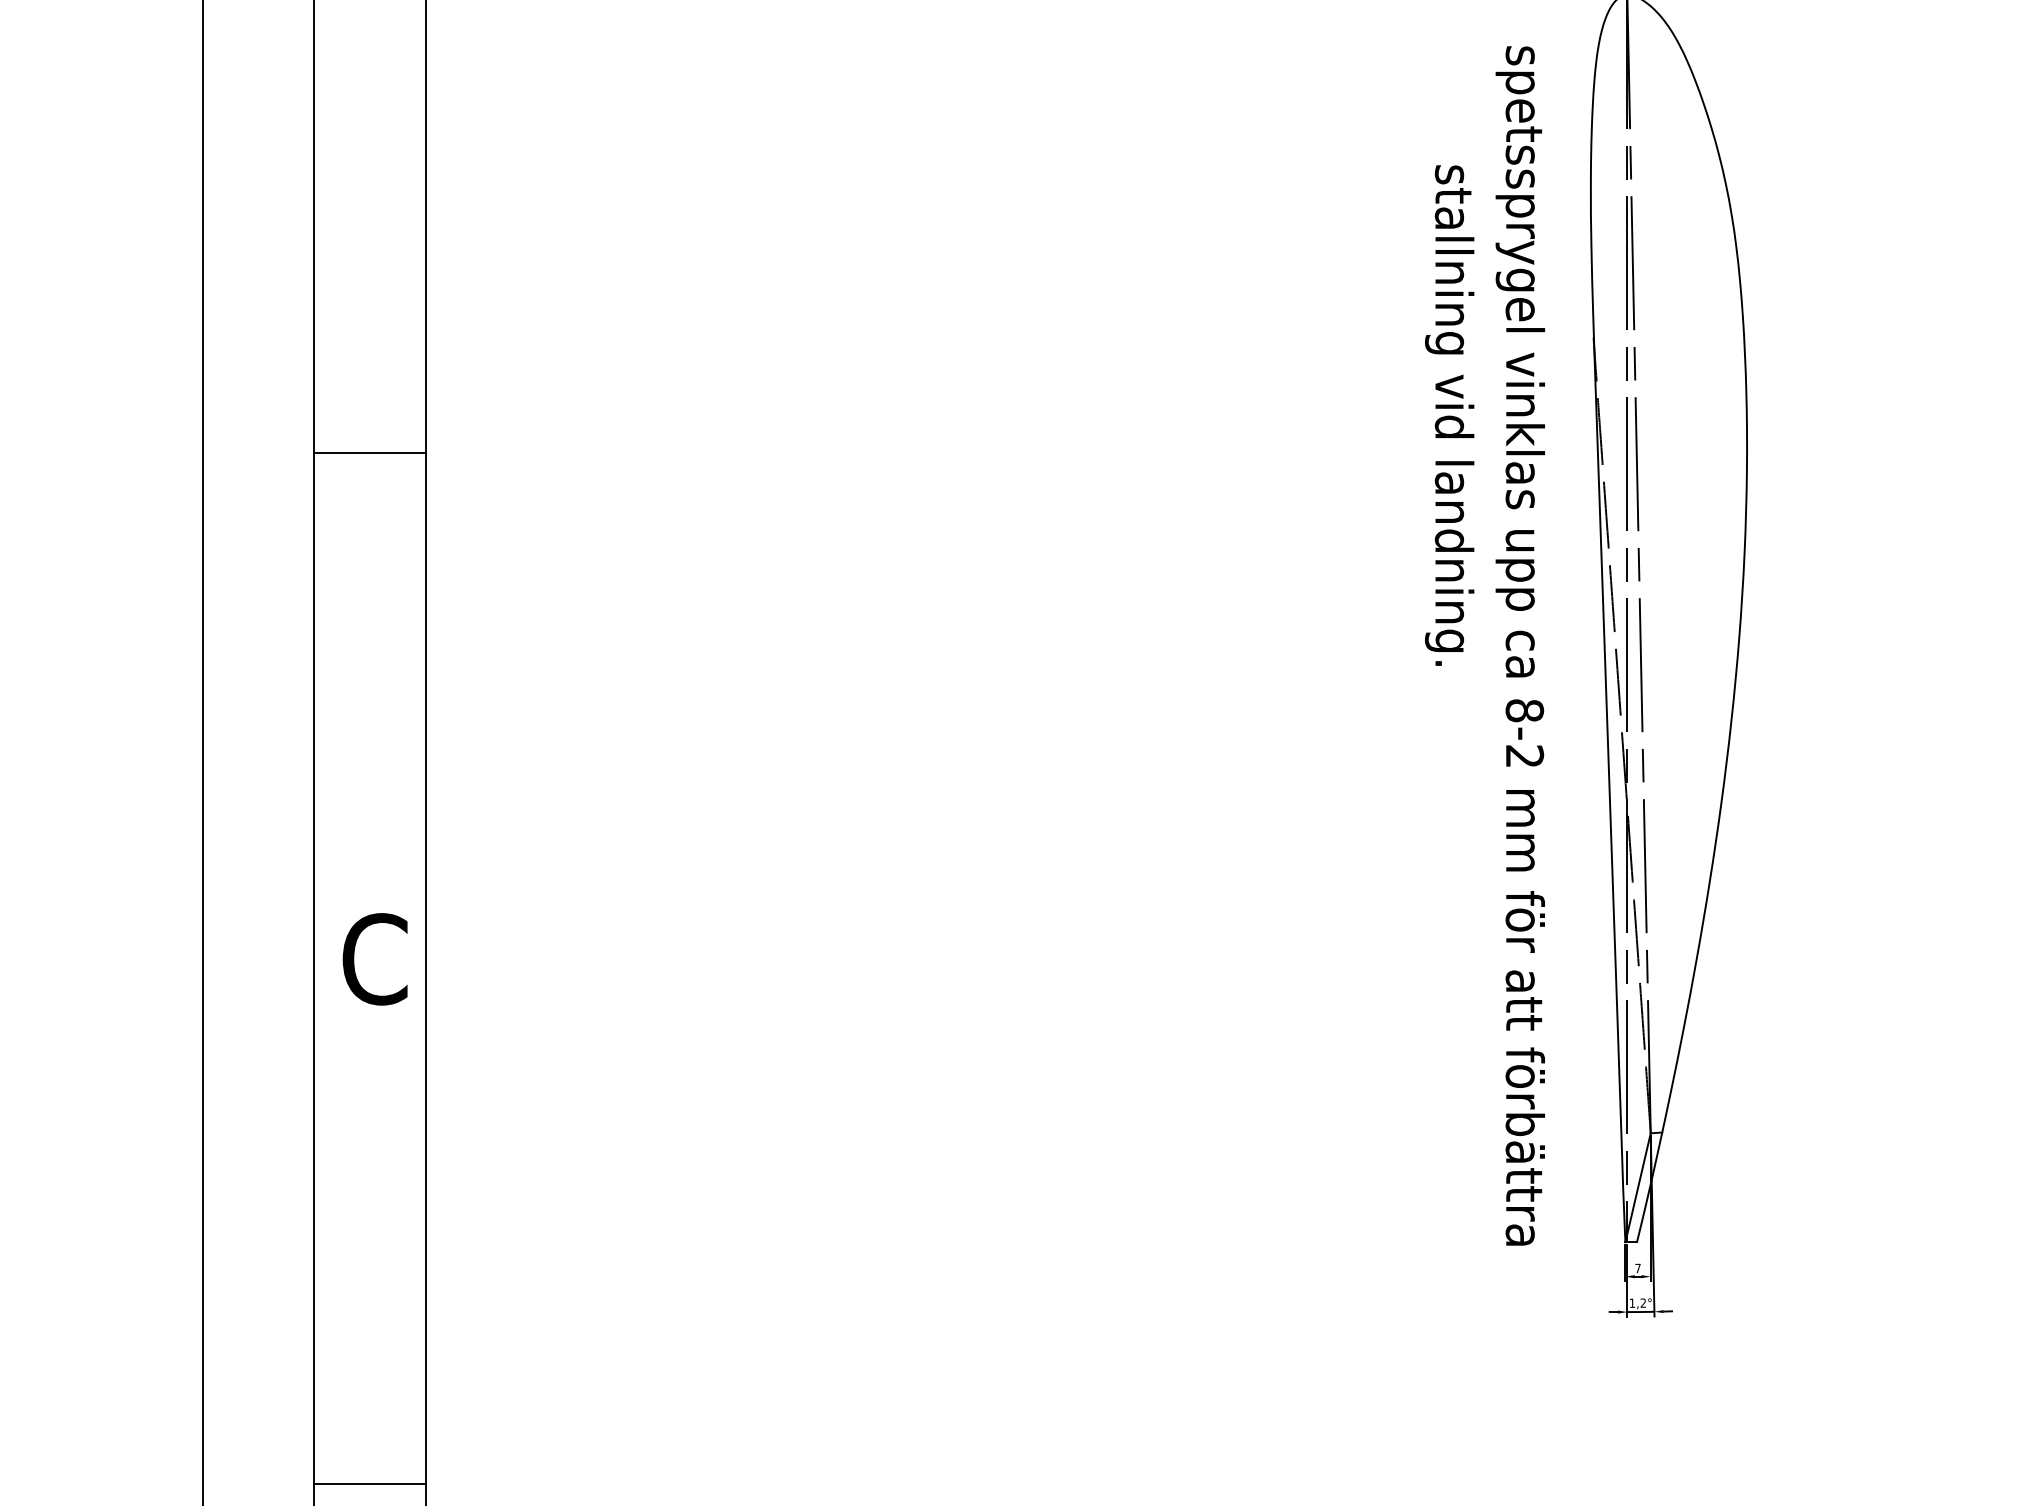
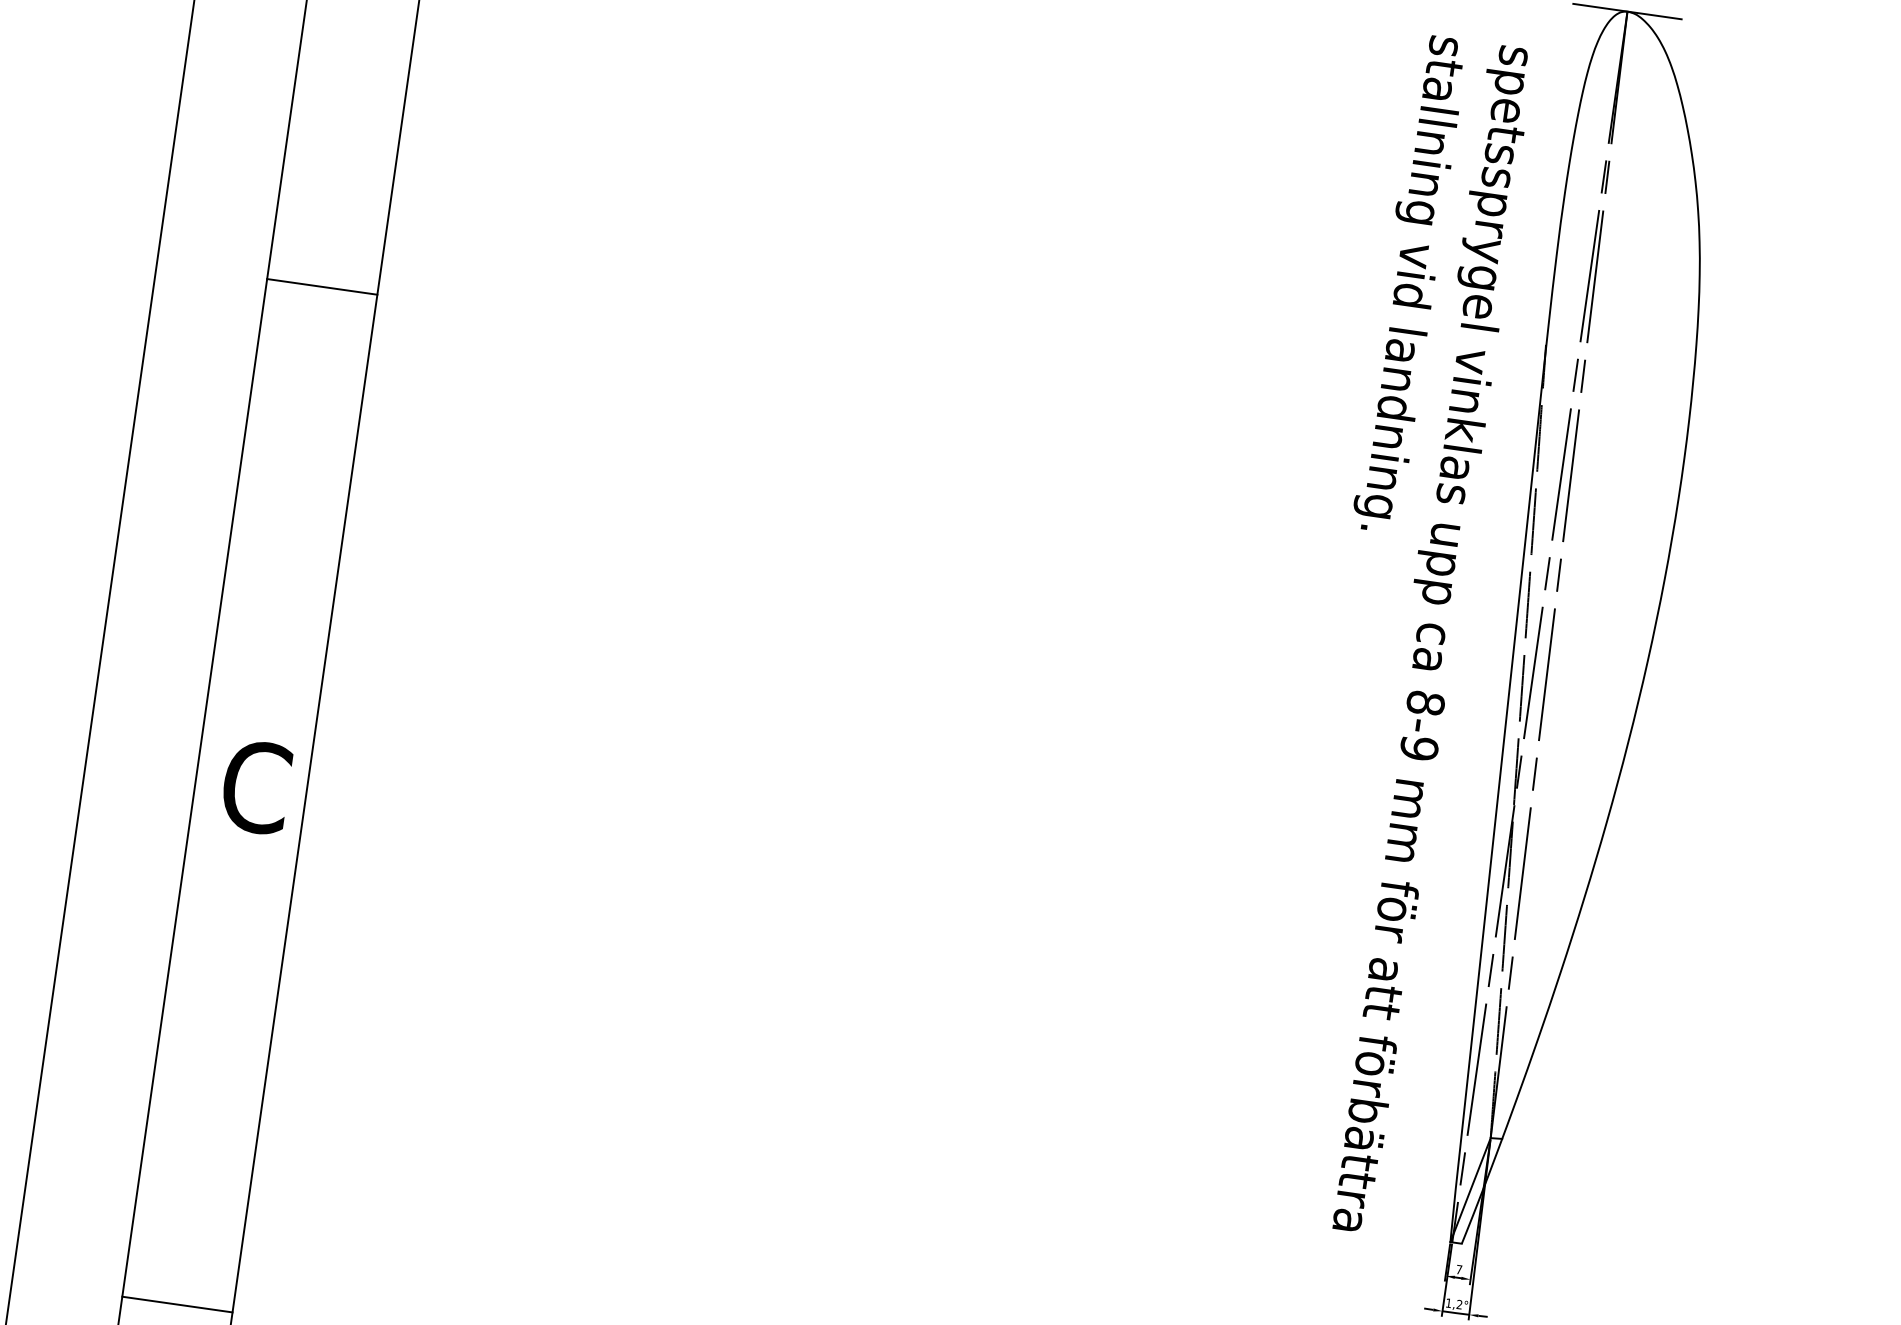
text: (1449, 415) -> (1409, 283), moved
text: (1524, 756) -> (1419, 748), 8-2 -> 8-9

